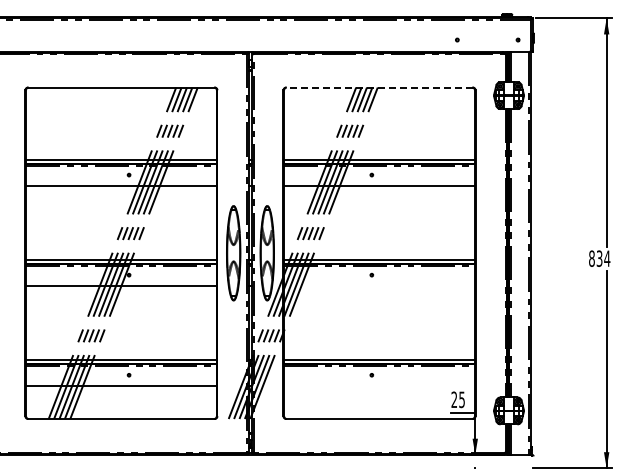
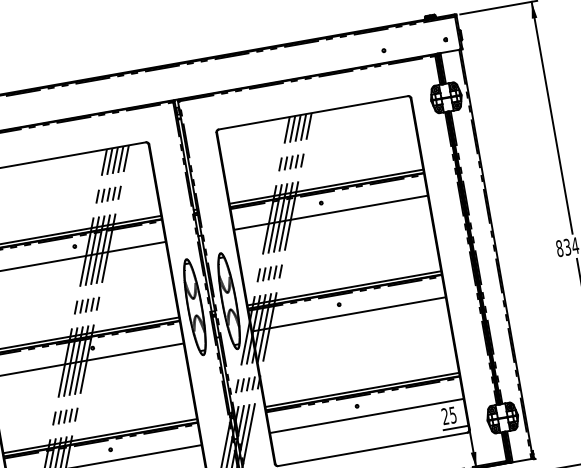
line: (379, 87) -> (313, 112), dashed -> solid
line: (379, 286) -> (349, 314), added
line: (379, 386) -> (366, 416), added

